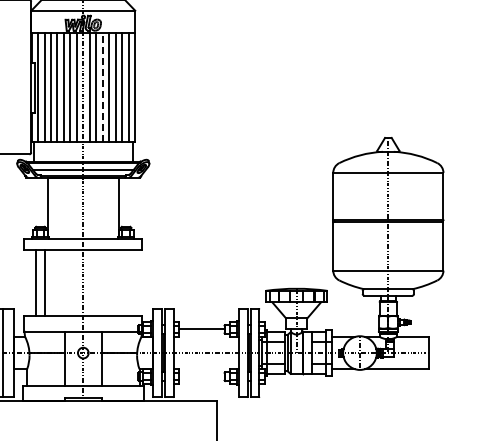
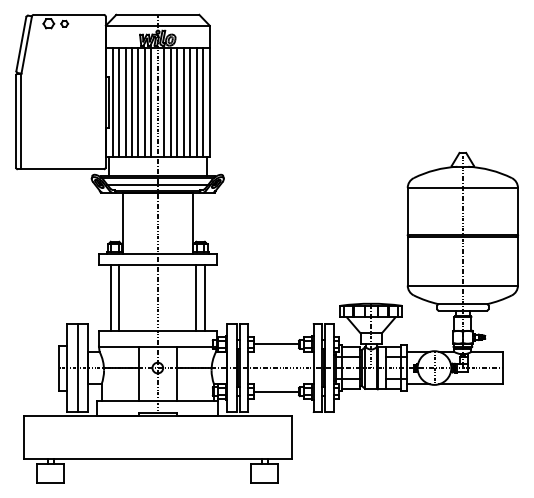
line: (103, 87) -> (177, 102), dashed -> solid
line: (122, 282) -> (196, 297), added
line: (130, 282) -> (204, 297), added
line: (202, 377) -> (276, 392), added

